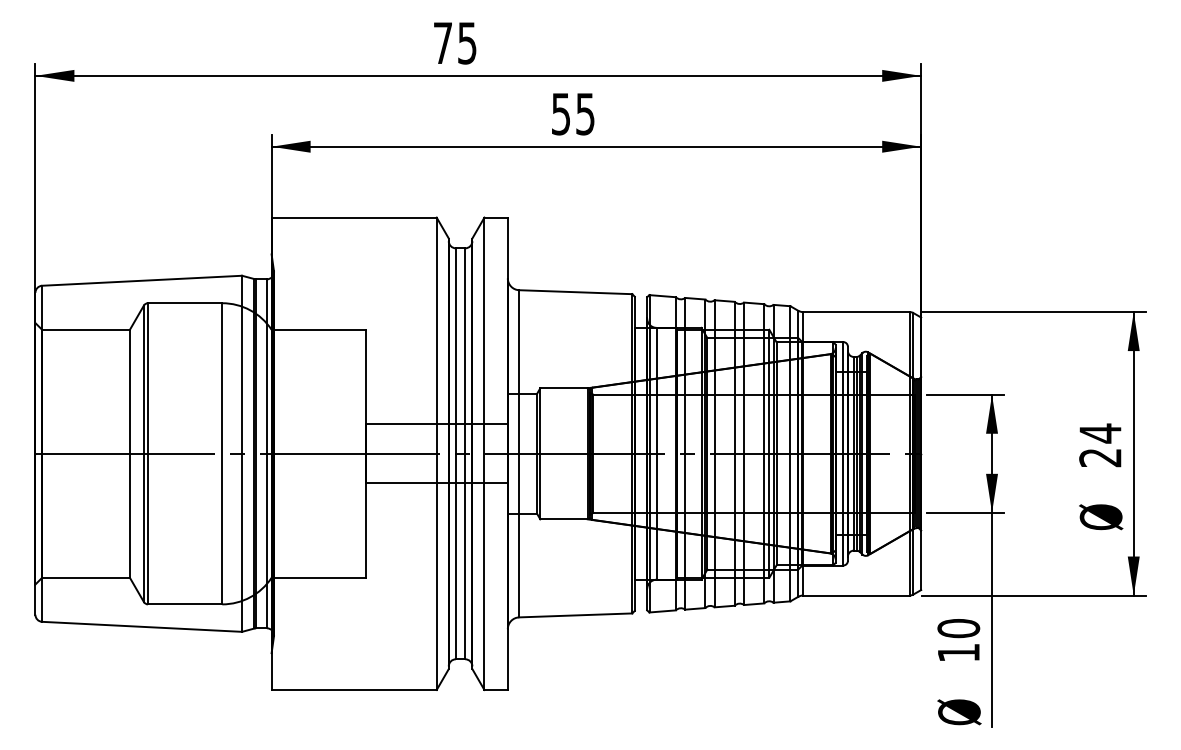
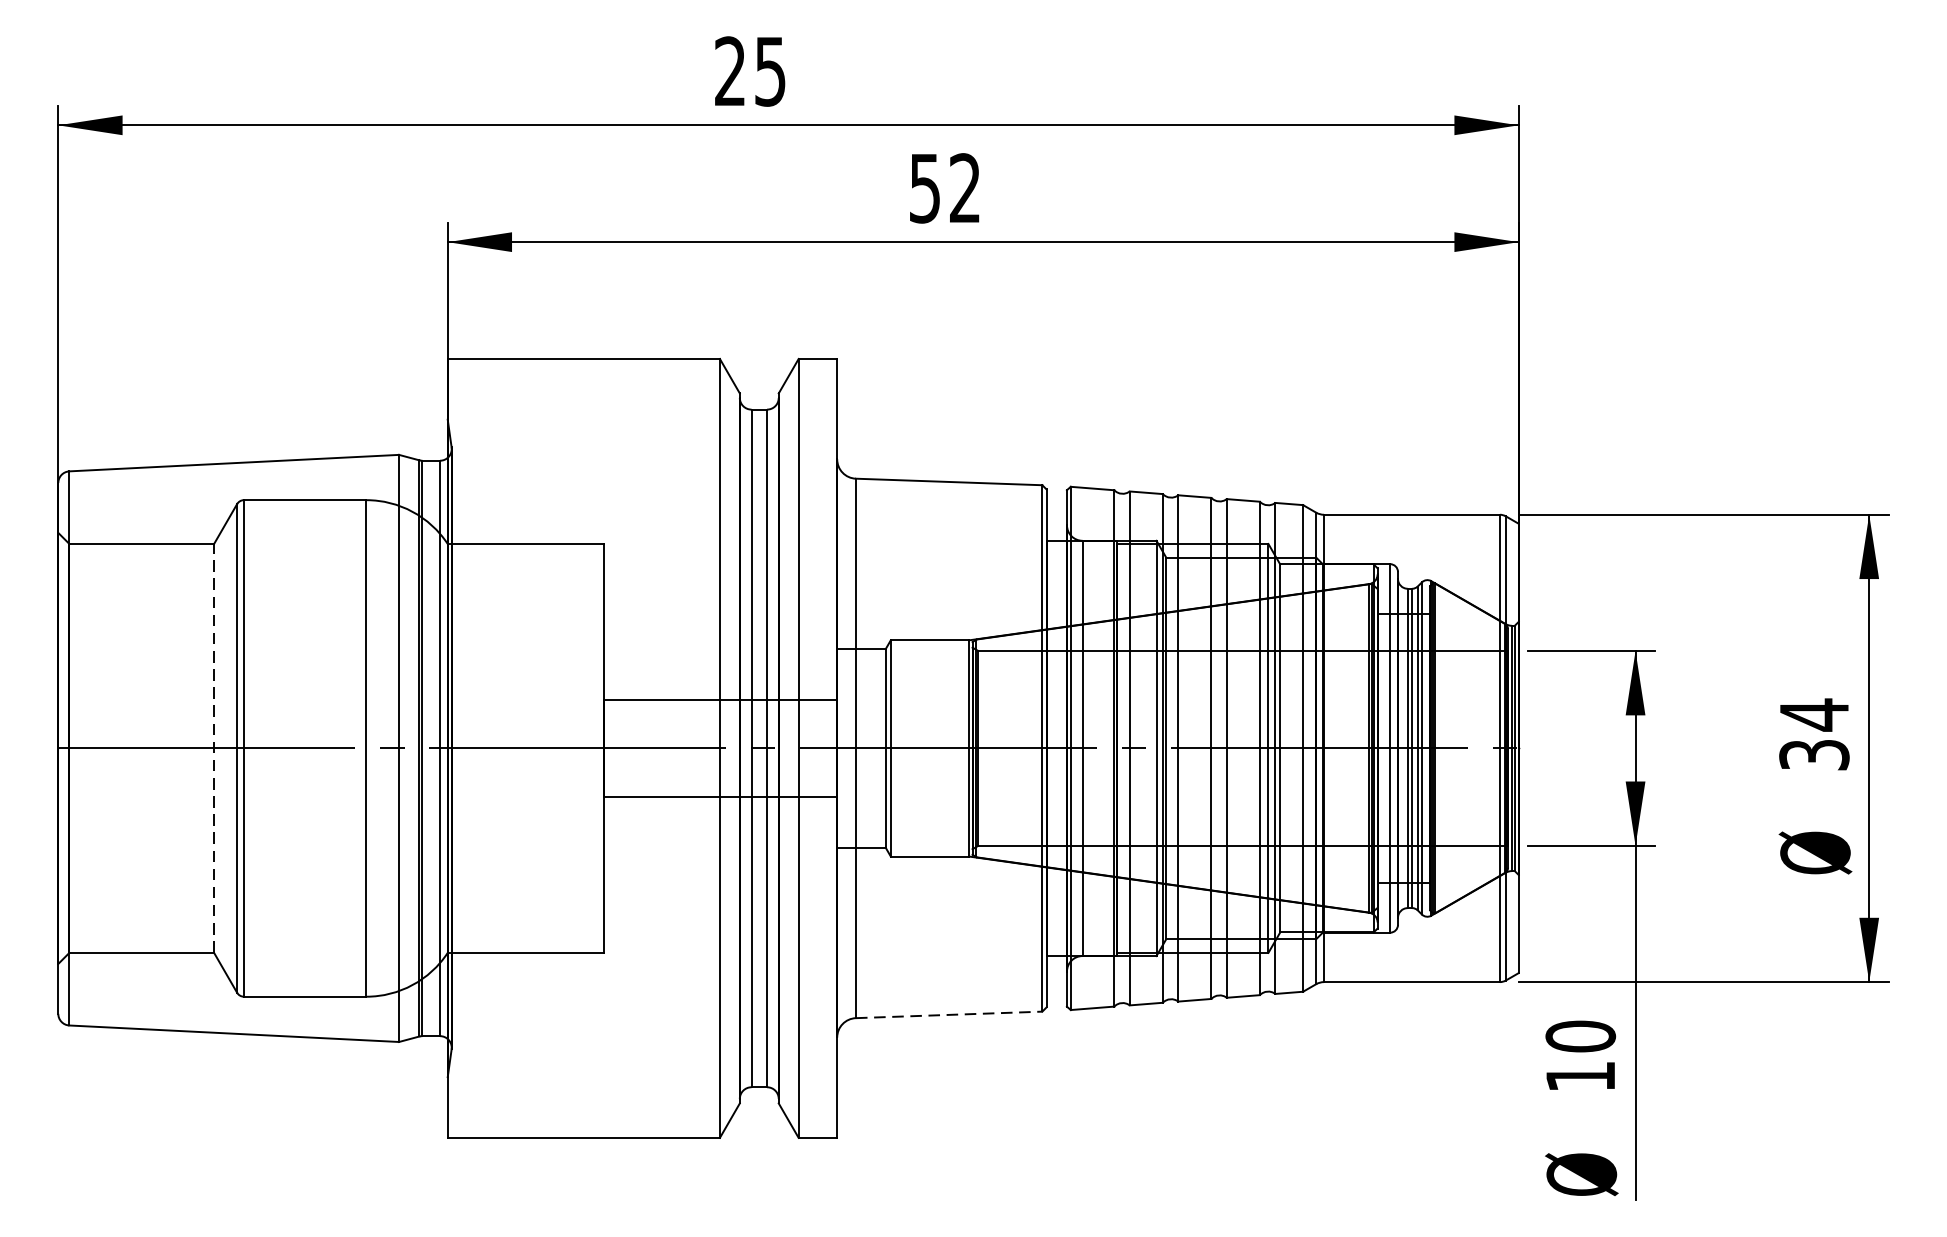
text: (442, 42) -> (729, 70), 75 -> 25
text: (585, 113) -> (965, 187), 55 -> 52
line: (129, 453) -> (213, 747), solid -> dashed
text: (1100, 457) -> (1814, 754), 24 -> 34
line: (575, 615) -> (948, 1015), solid -> dashed

